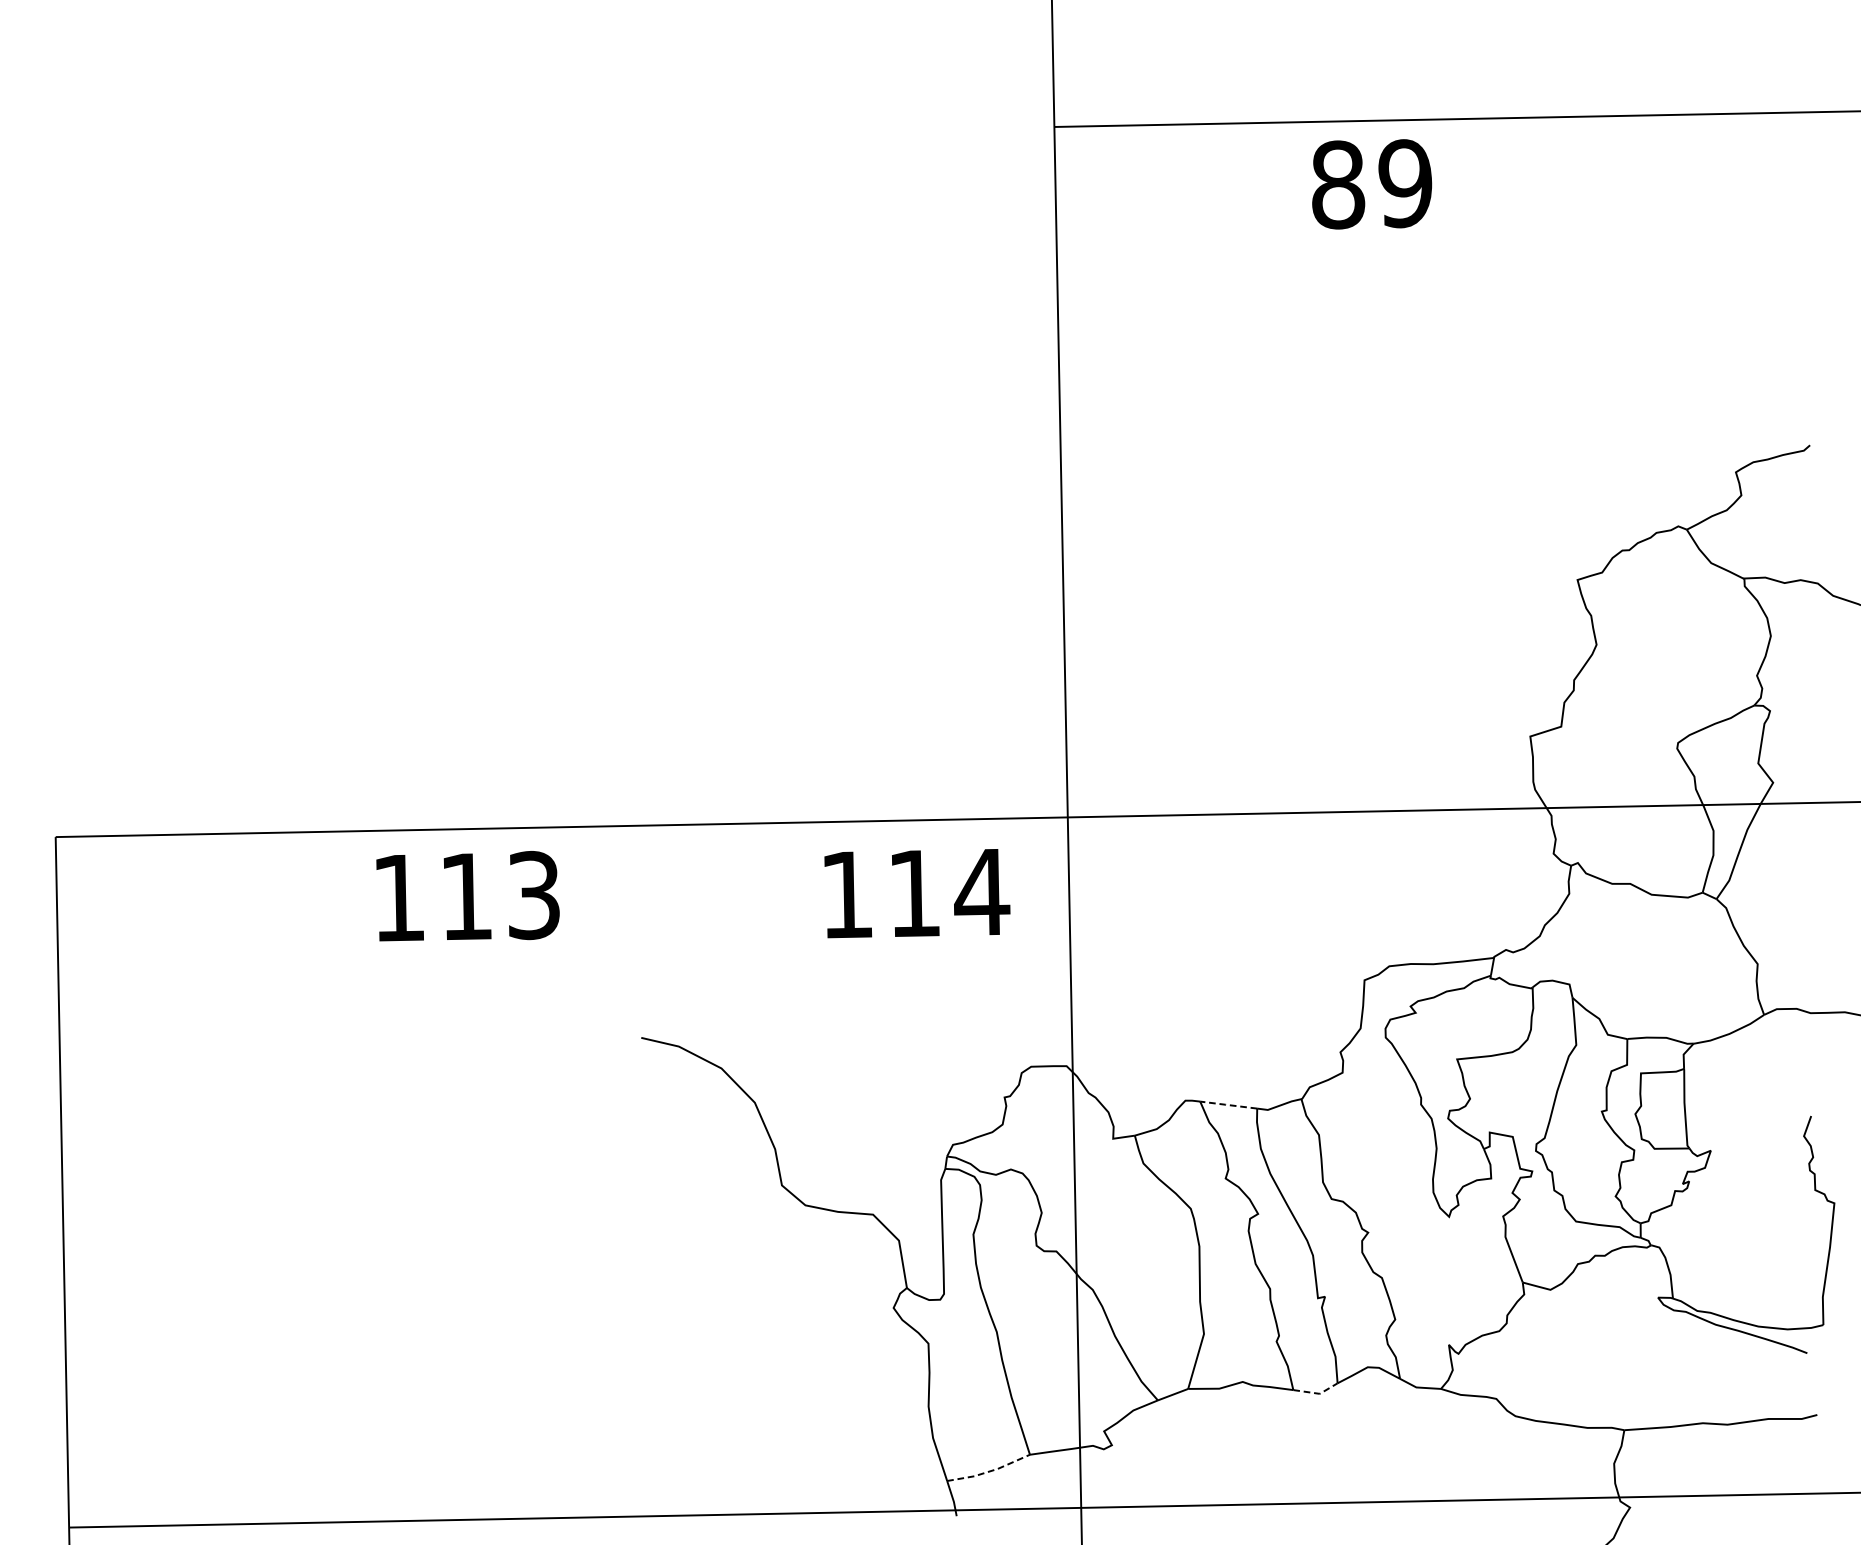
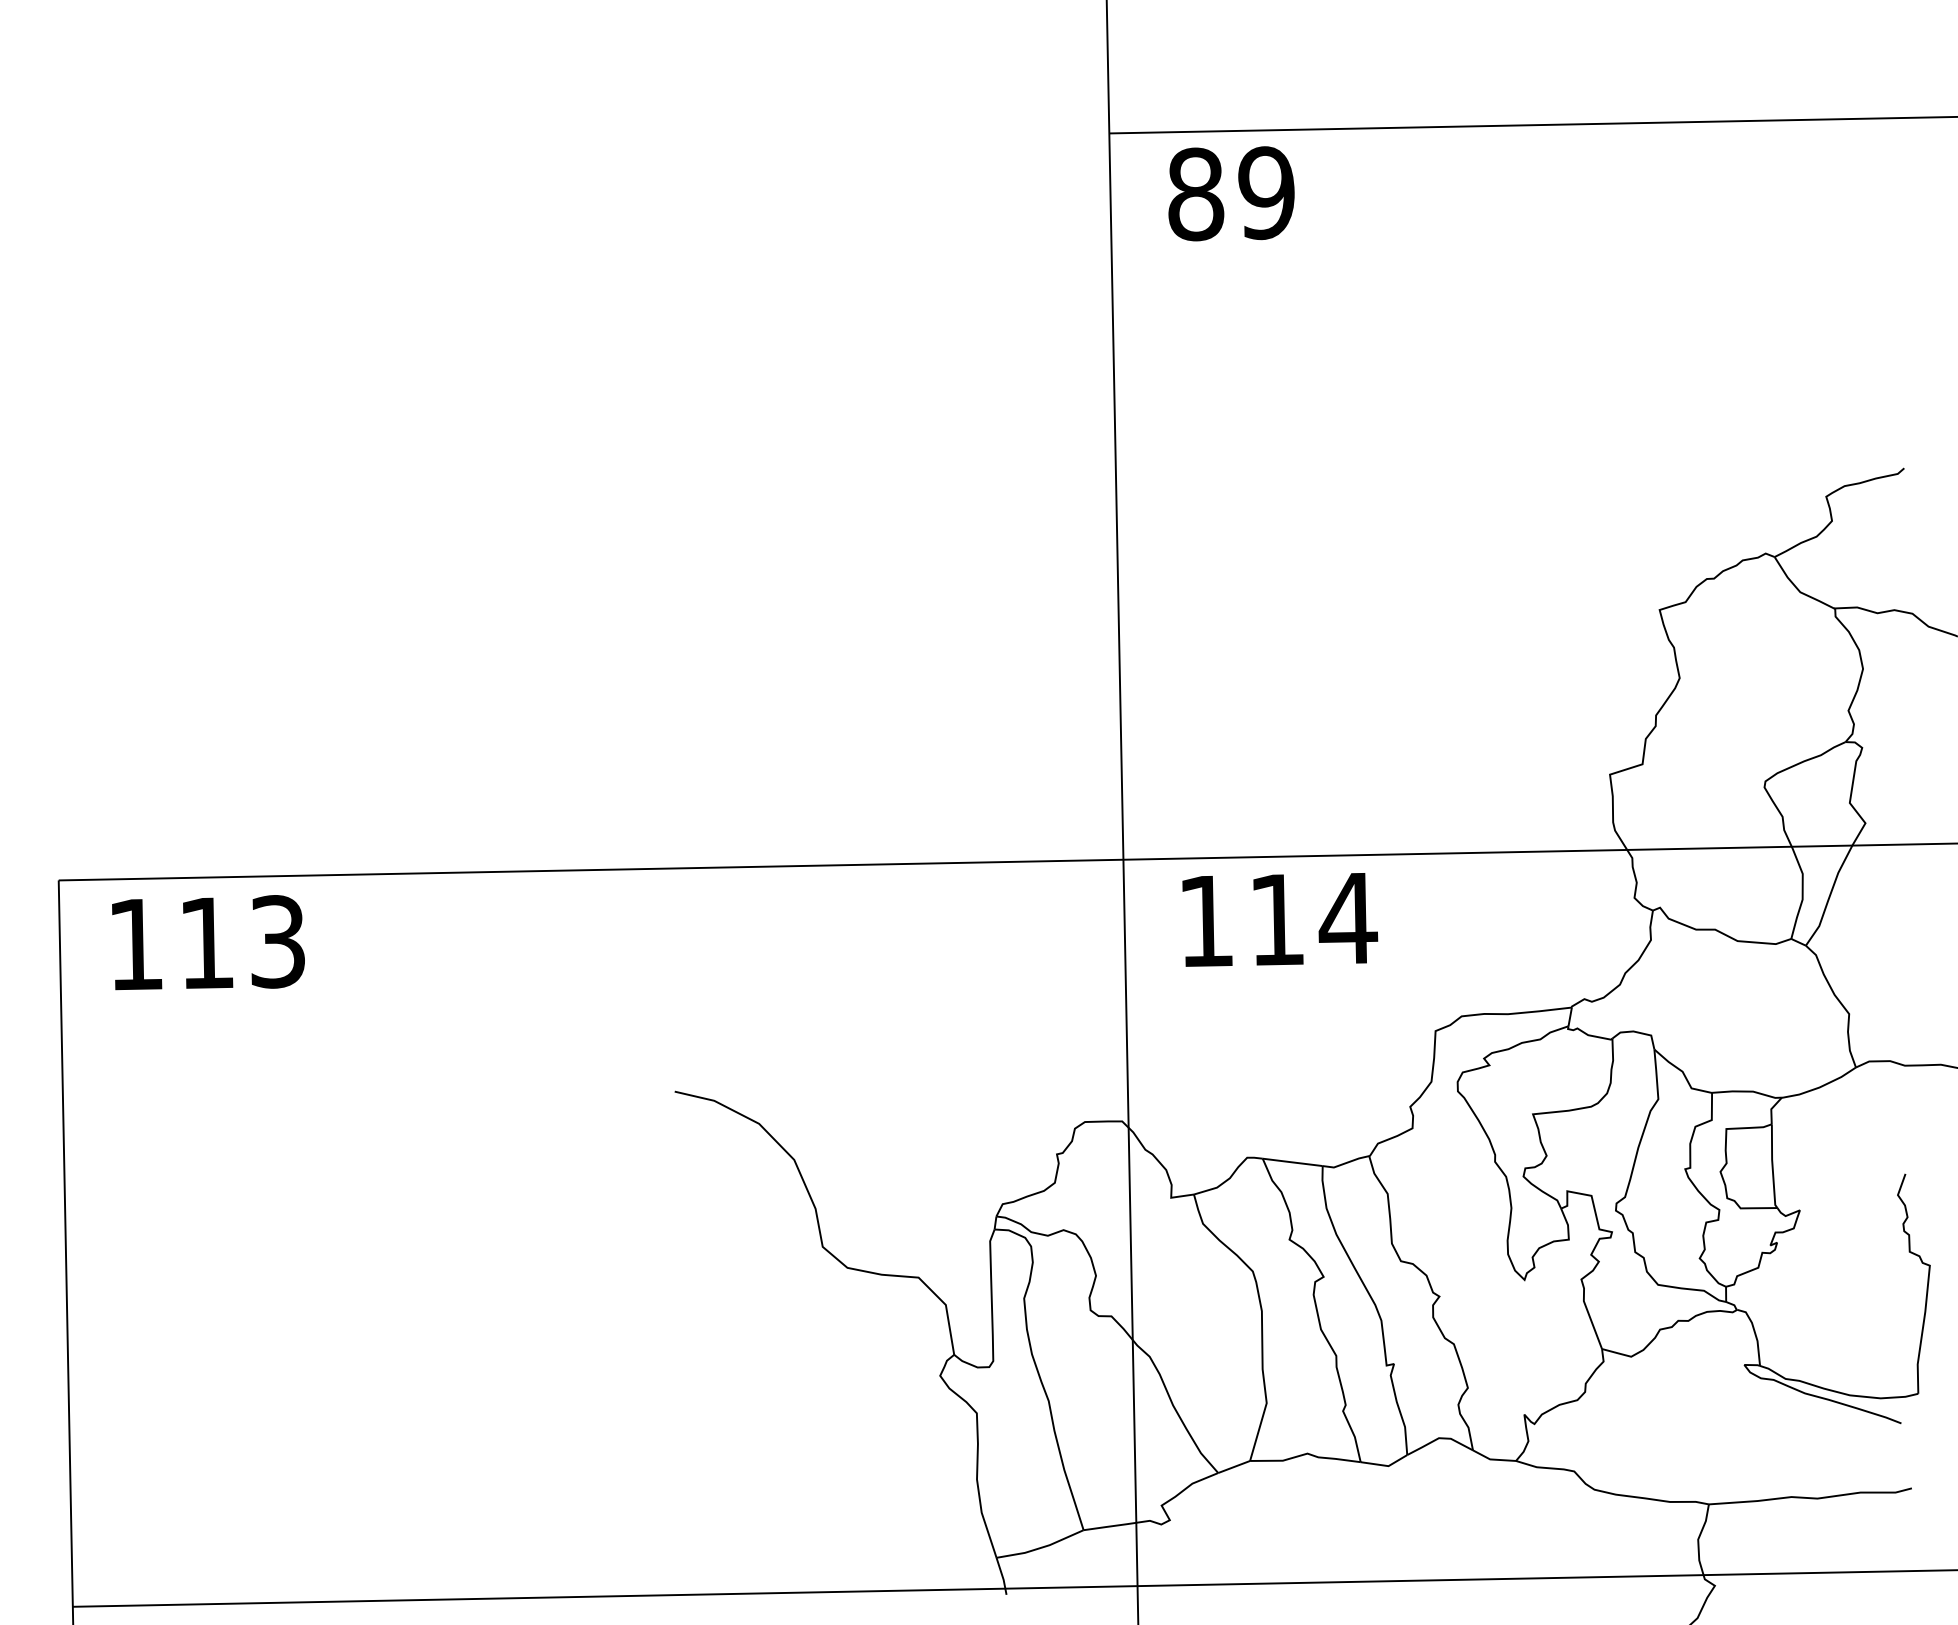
text: (1372, 184) -> (1231, 193), moved
text: (917, 893) -> (1280, 919), moved
text: (468, 896) -> (208, 942), moved
line: (1228, 1105) -> (1292, 1162), dashed -> solid
line: (1316, 1393) -> (1385, 1465), dashed -> solid
line: (990, 1471) -> (1042, 1547), dashed -> solid

